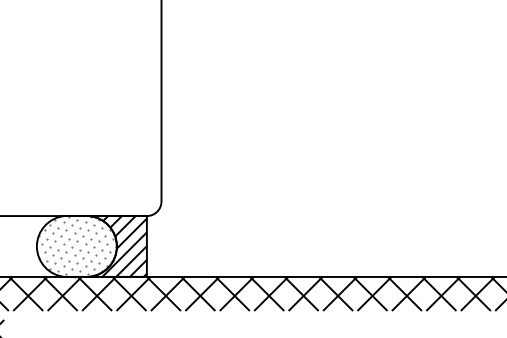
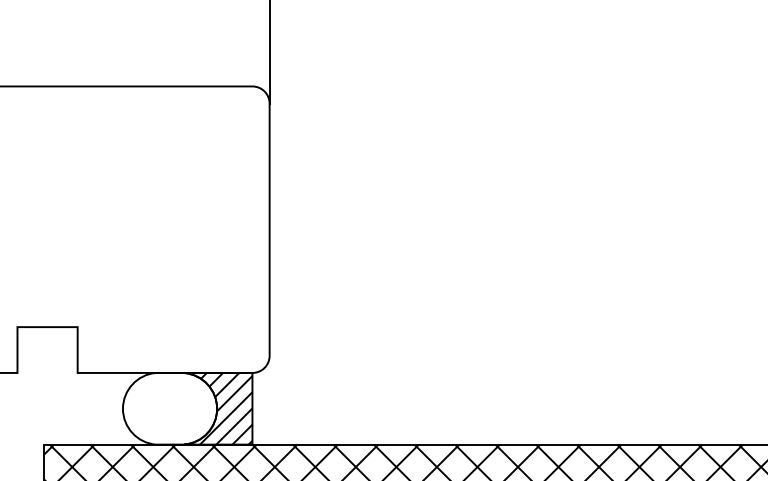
hatch: (77, 246) -> (170, 408), removed

